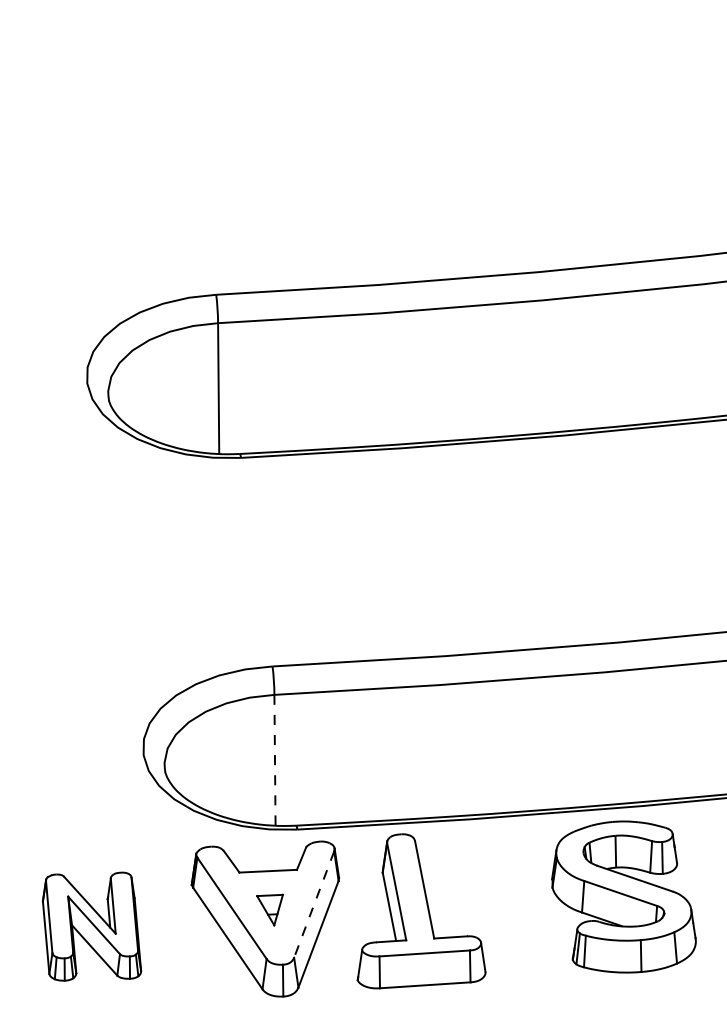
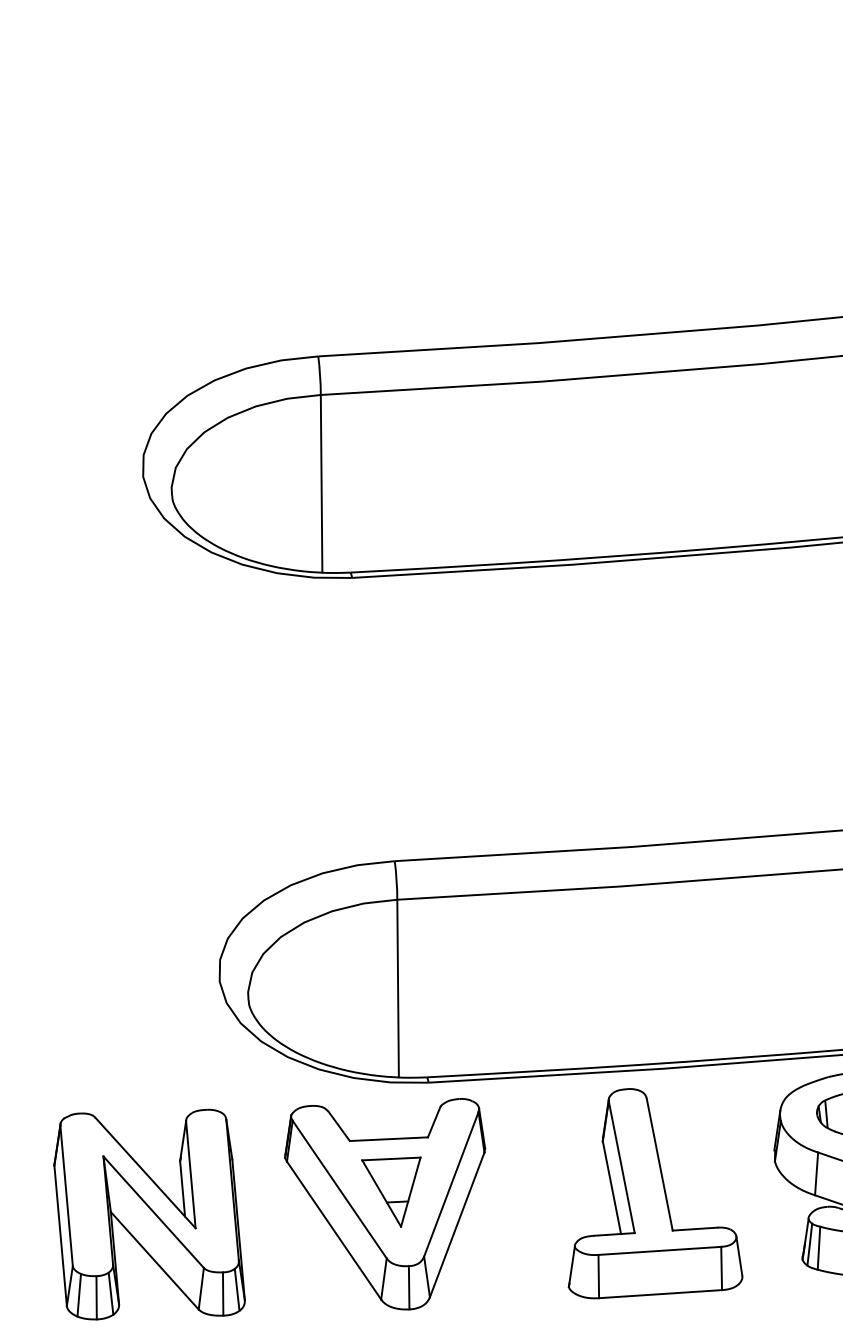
line: (274, 759) -> (397, 987), dashed -> solid
line: (314, 904) -> (451, 1184), dashed -> solid
part: (269, 909) -> (390, 1191), size x1.67
part: (421, 911) -> (655, 1193), moved
part: (91, 926) -> (148, 1214), size x1.43

